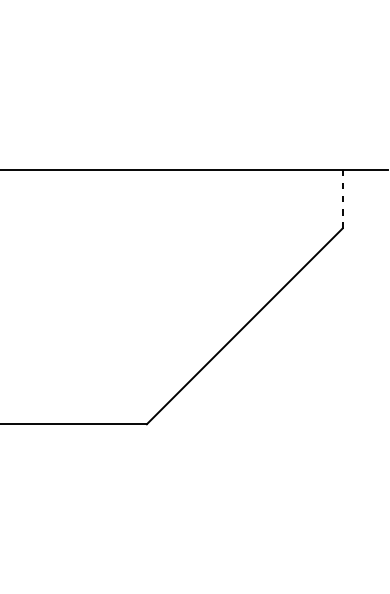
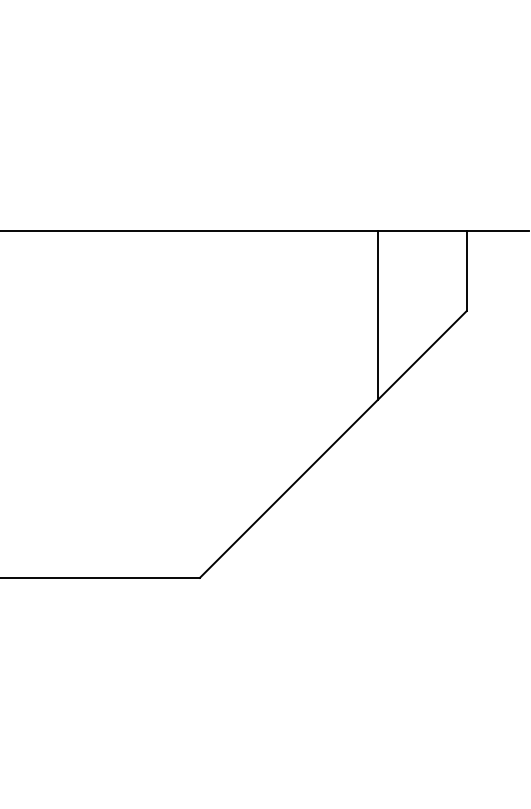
line: (342, 199) -> (466, 271), dashed -> solid
line: (277, 231) -> (377, 315), added

